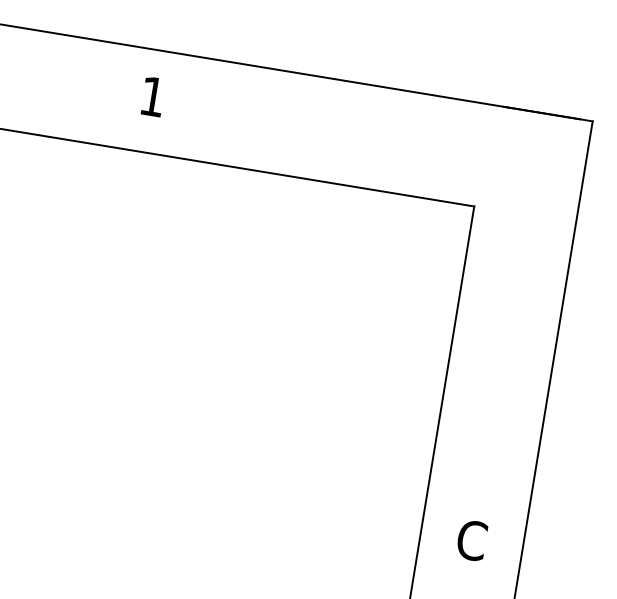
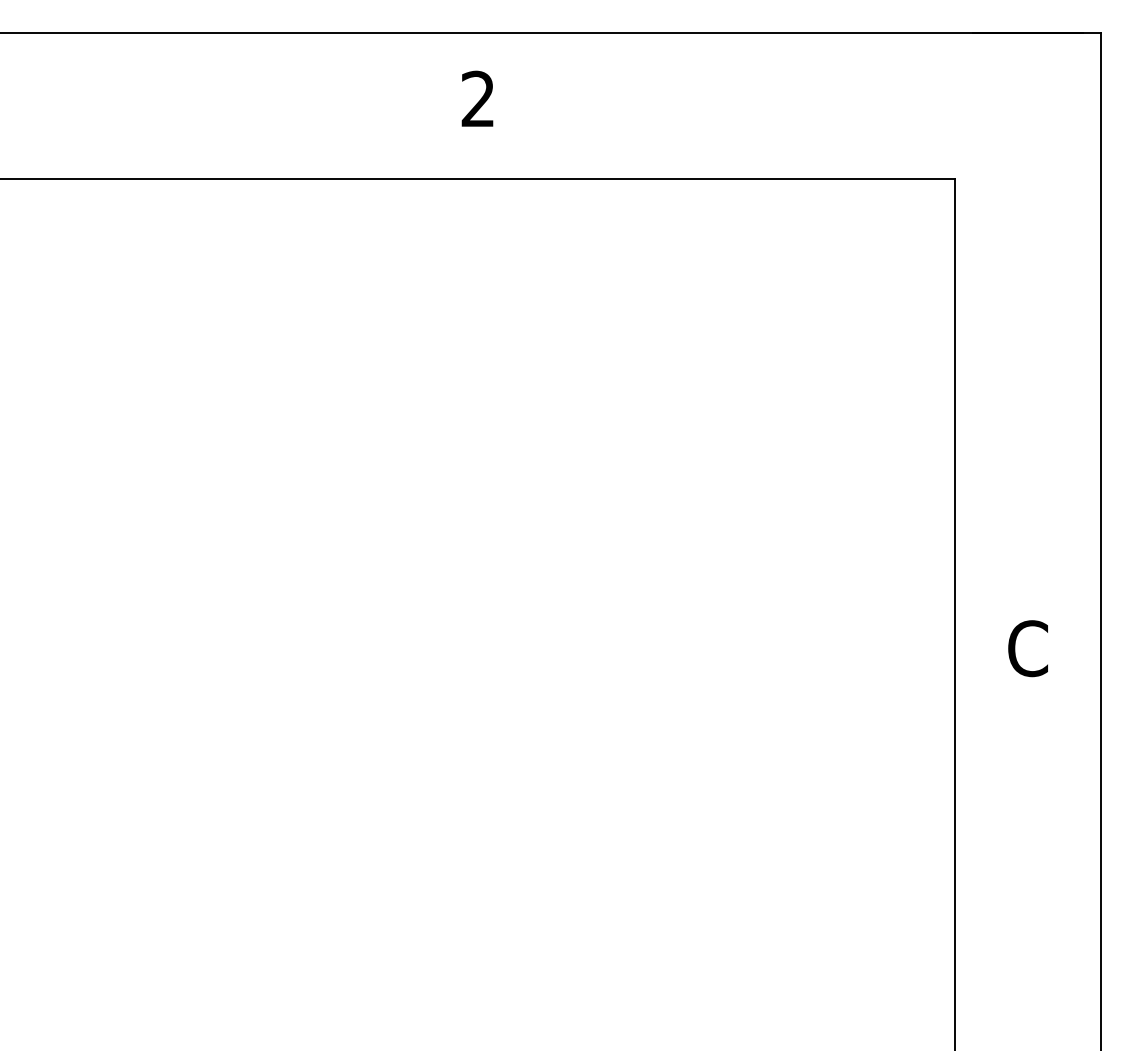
text: (152, 96) -> (477, 98), 1 -> 2

